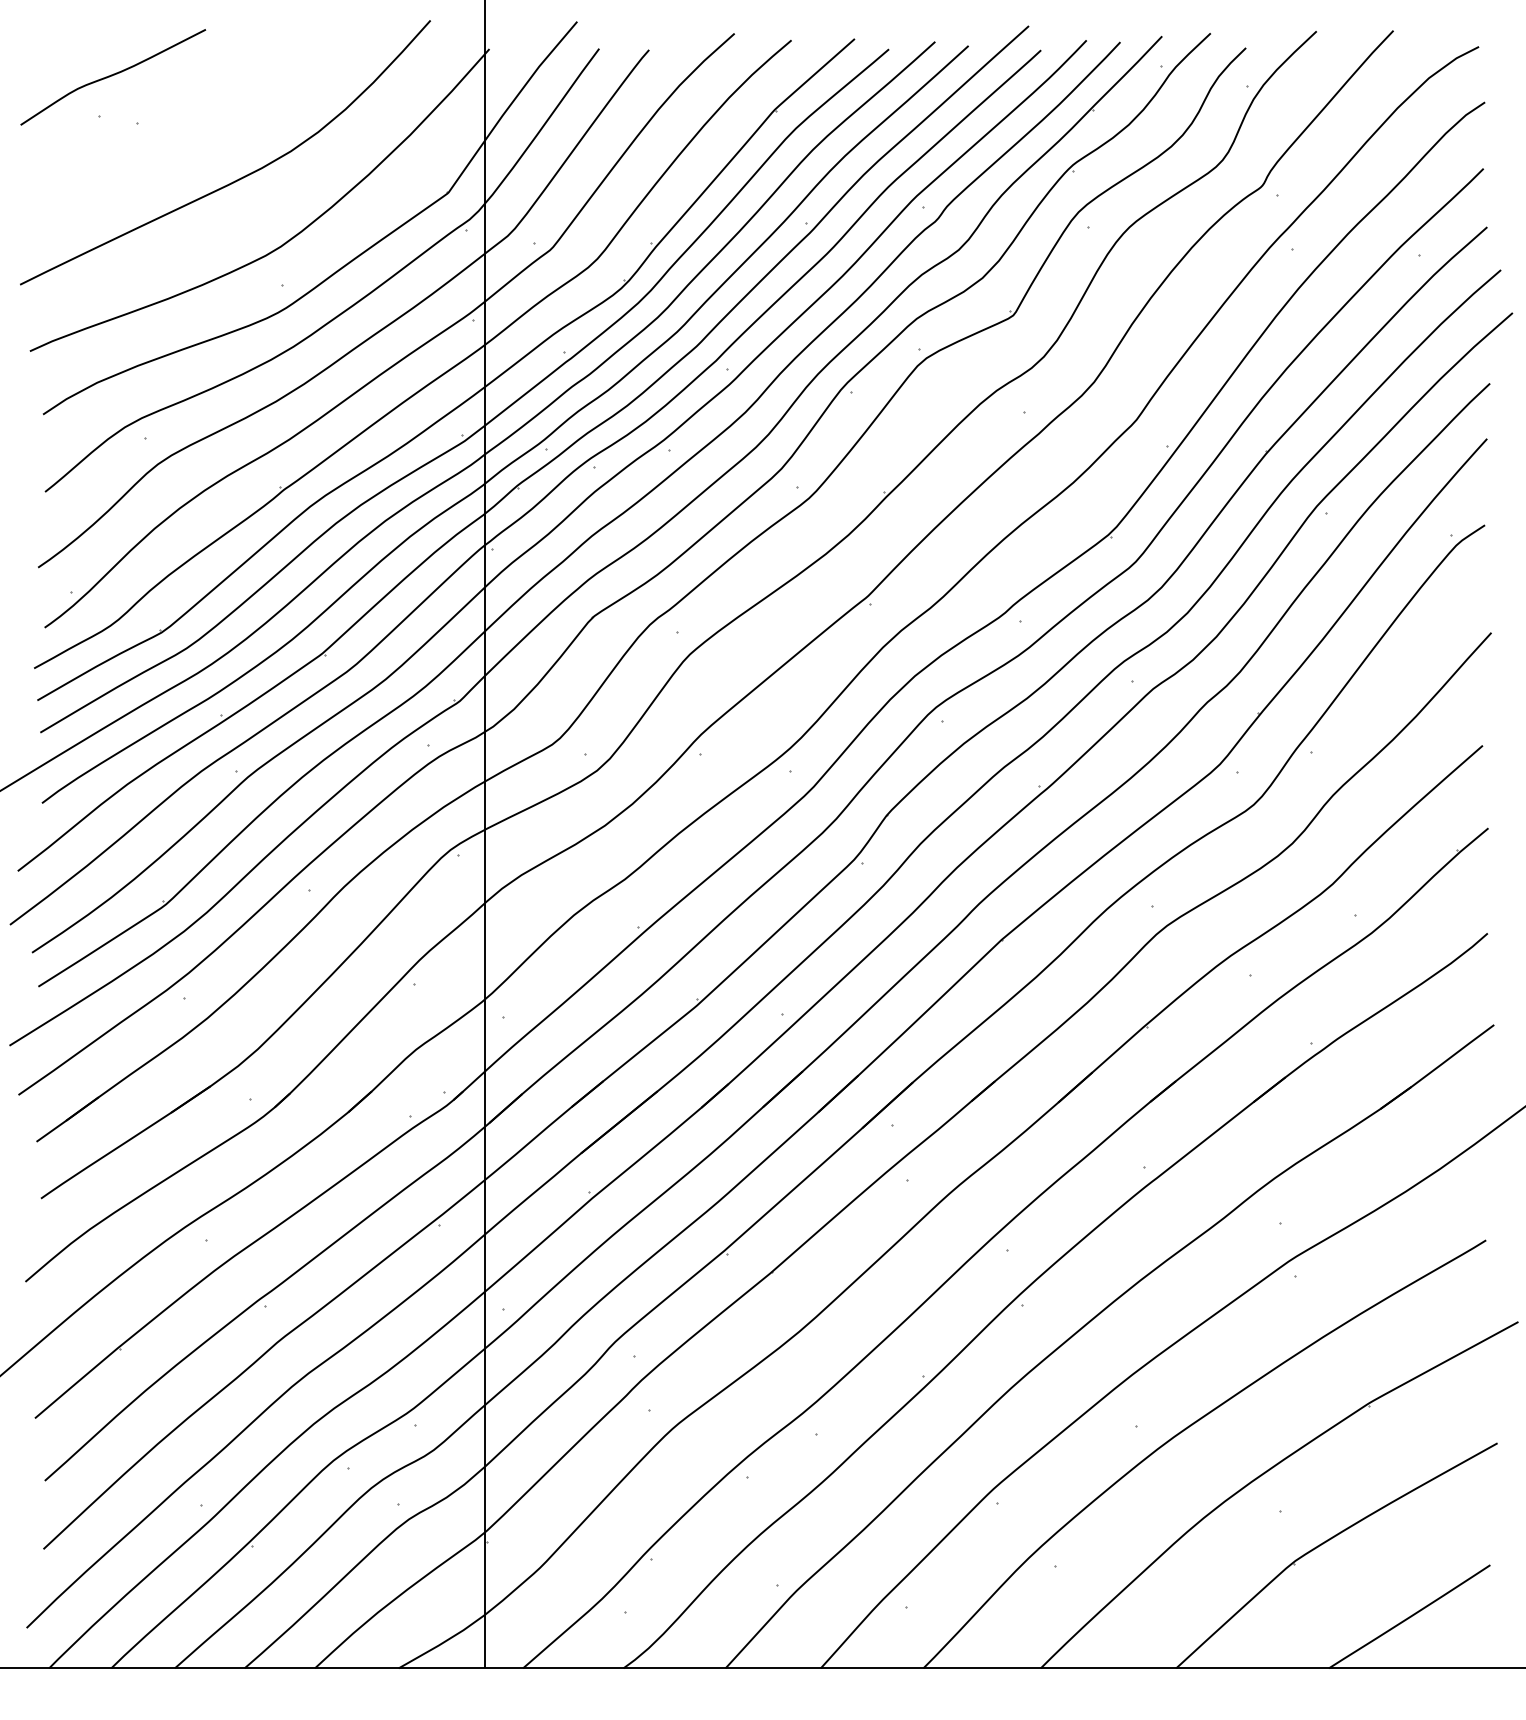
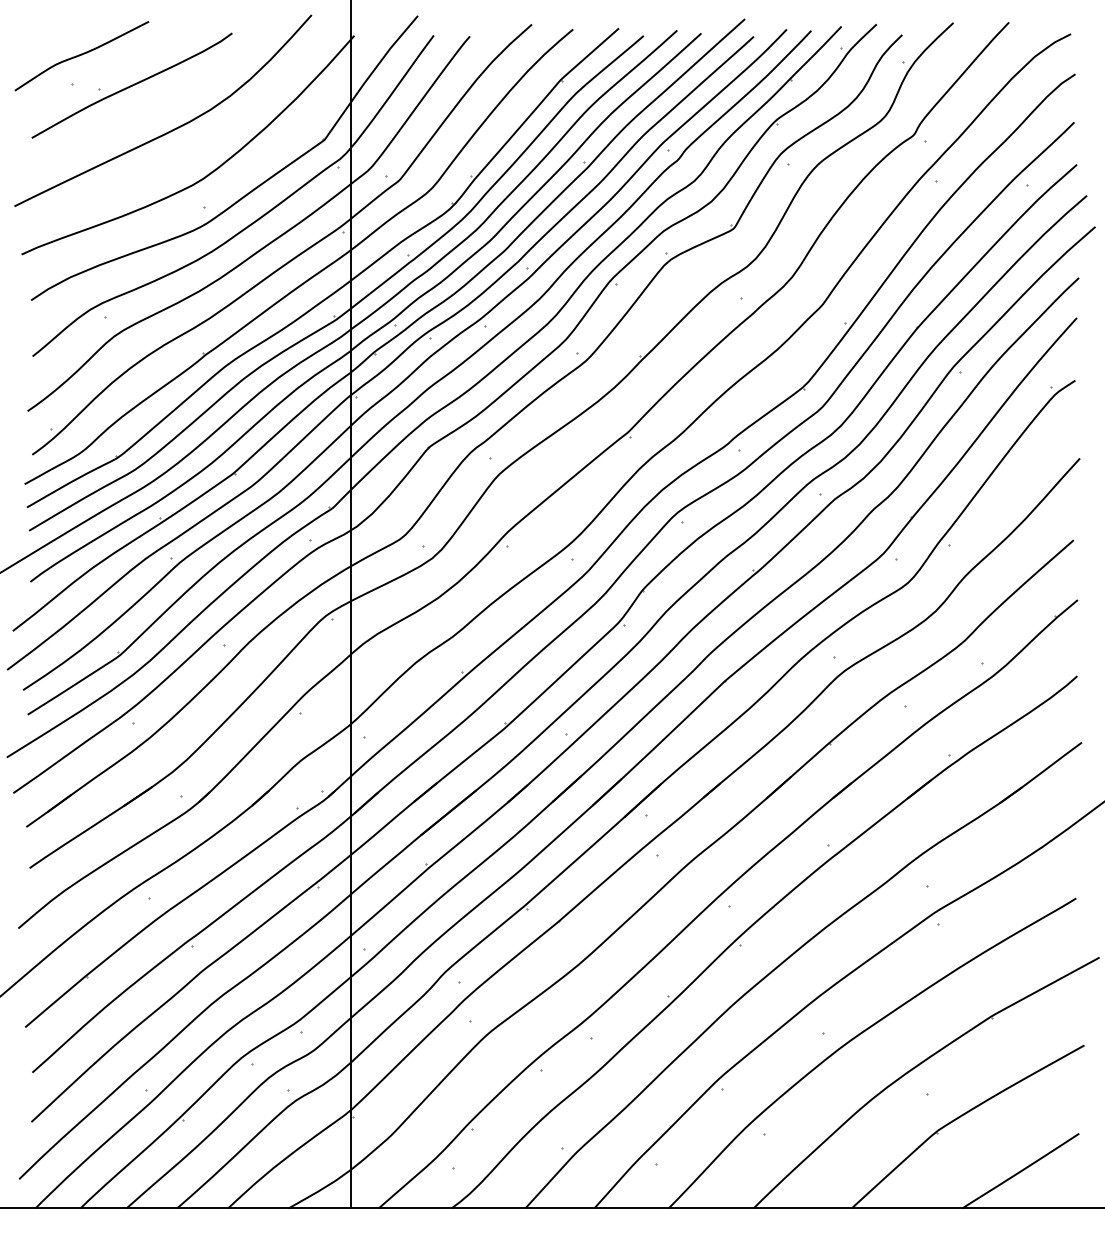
curve: (182, 117) -> (132, 85), added

